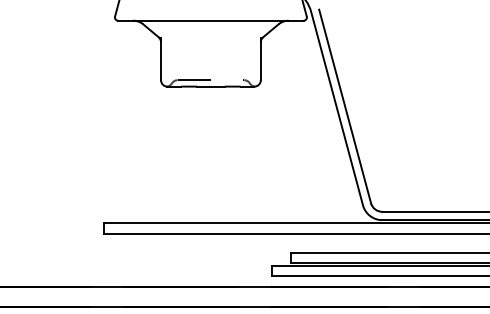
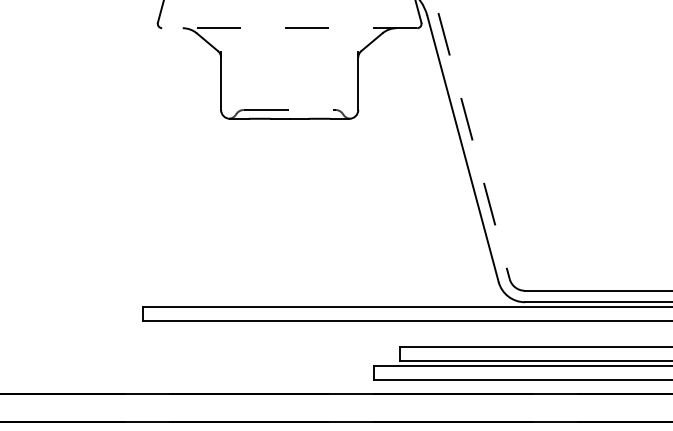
line: (210, 20) -> (289, 27), solid -> dashed
line: (345, 106) -> (474, 146), solid -> dashed

